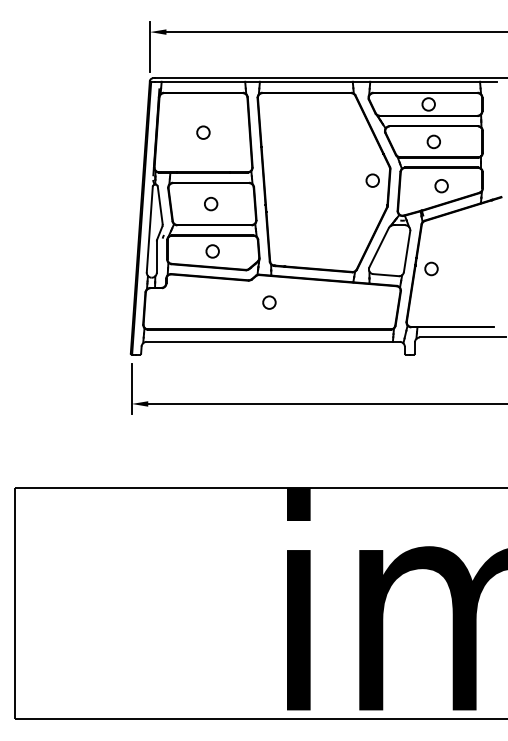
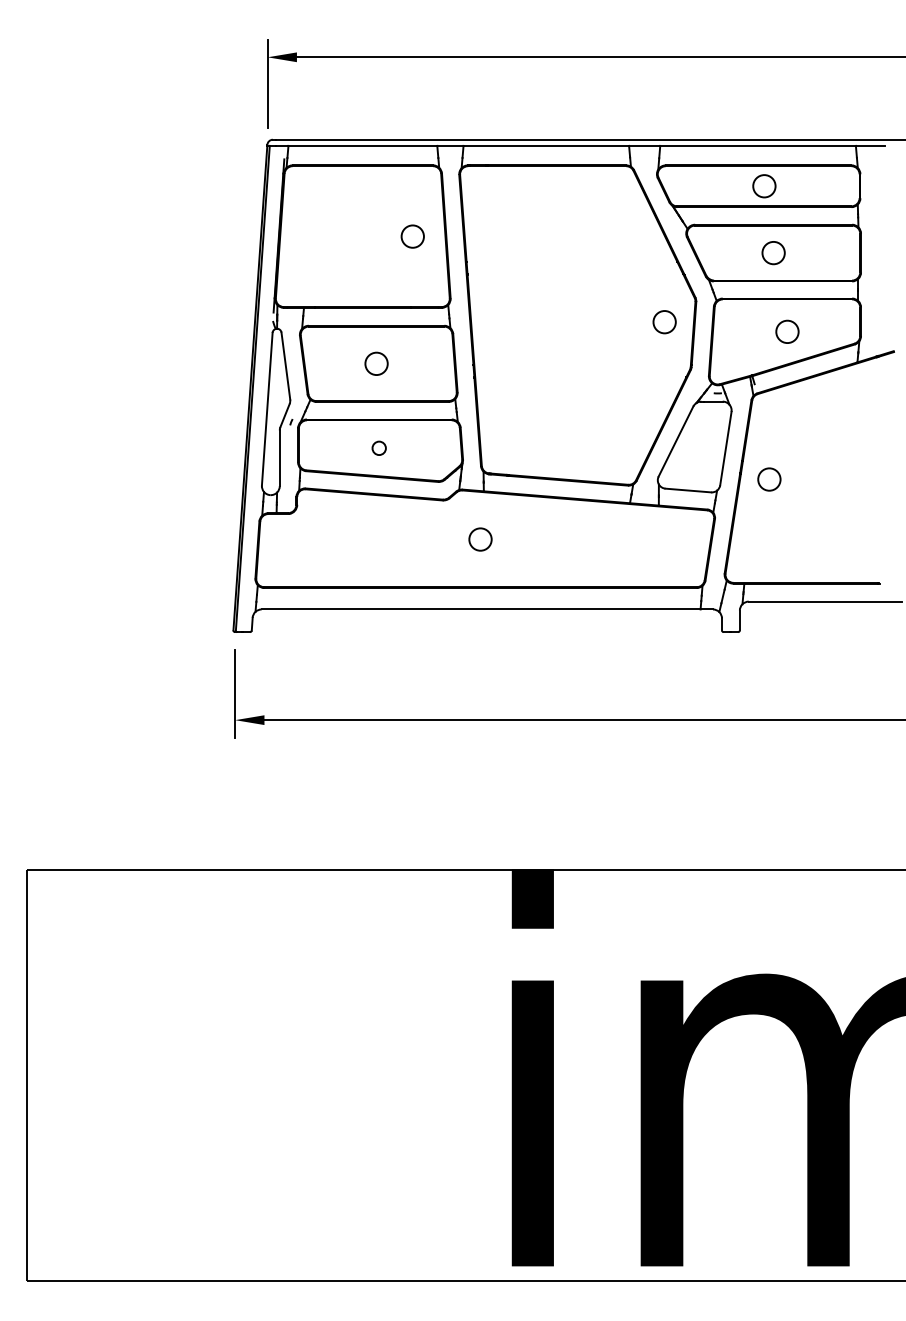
circle: (203, 132) -> (412, 236), moved
circle: (212, 251) -> (379, 448), size x0.6

